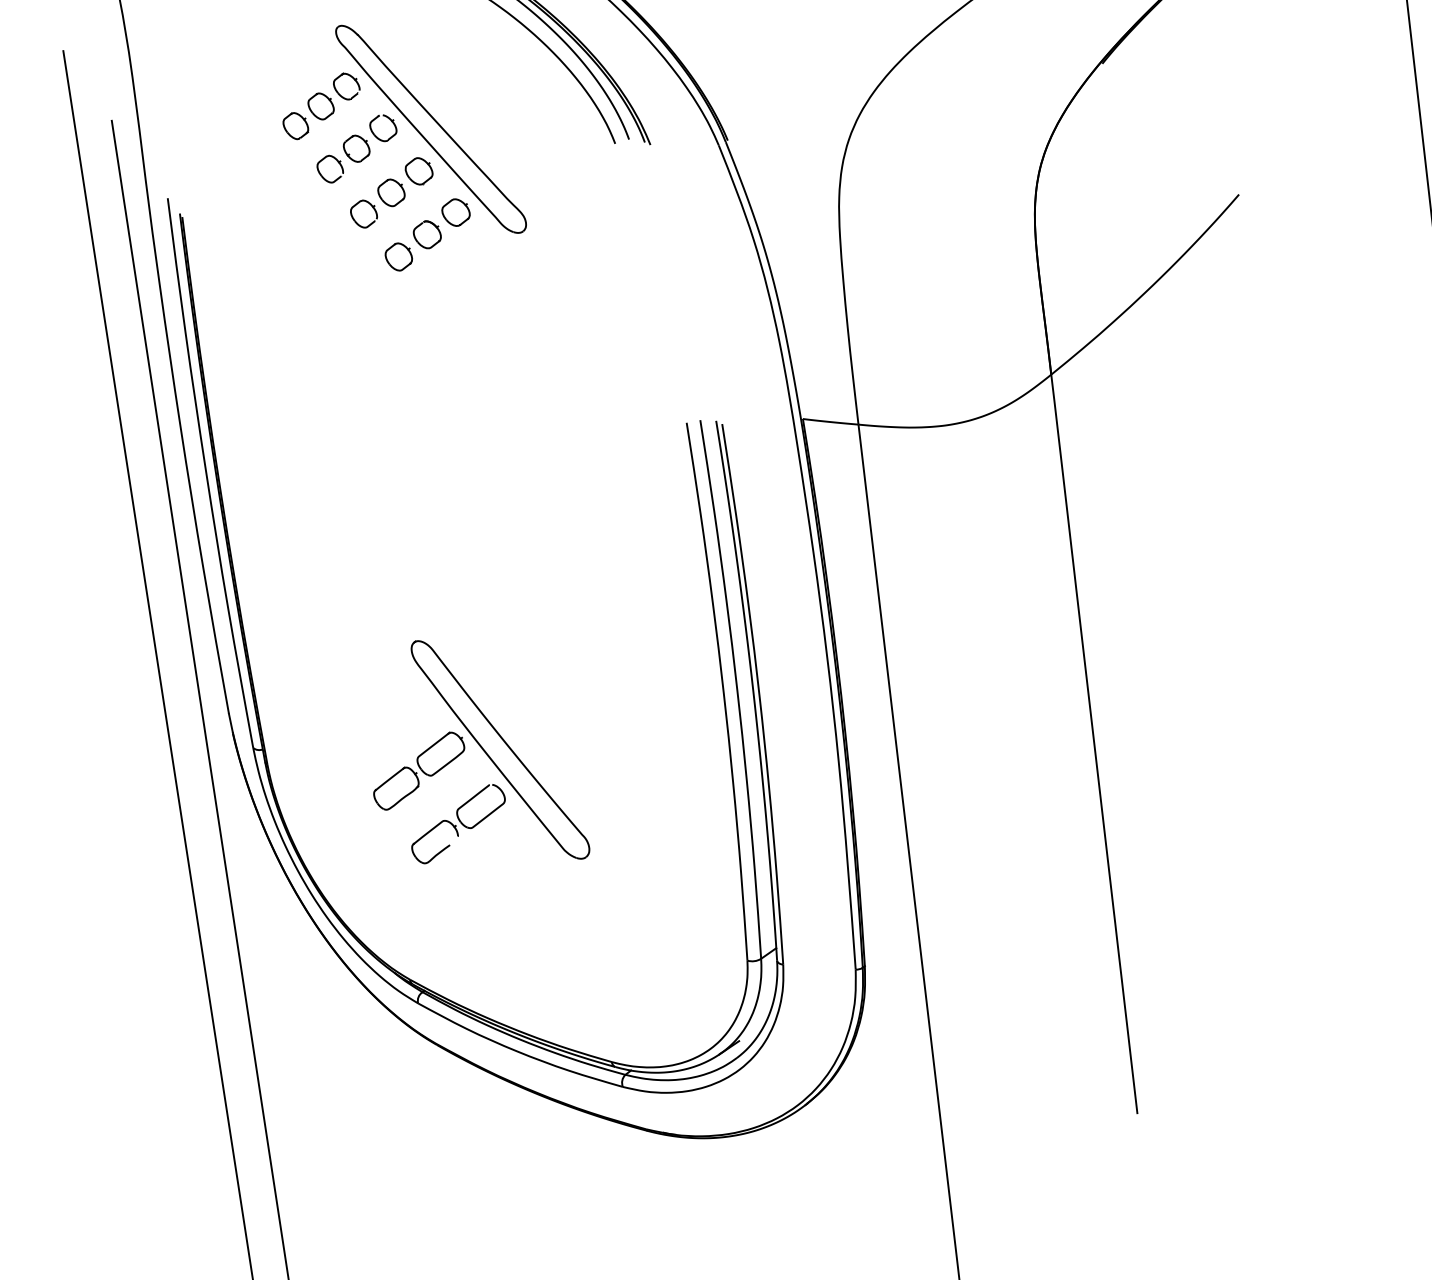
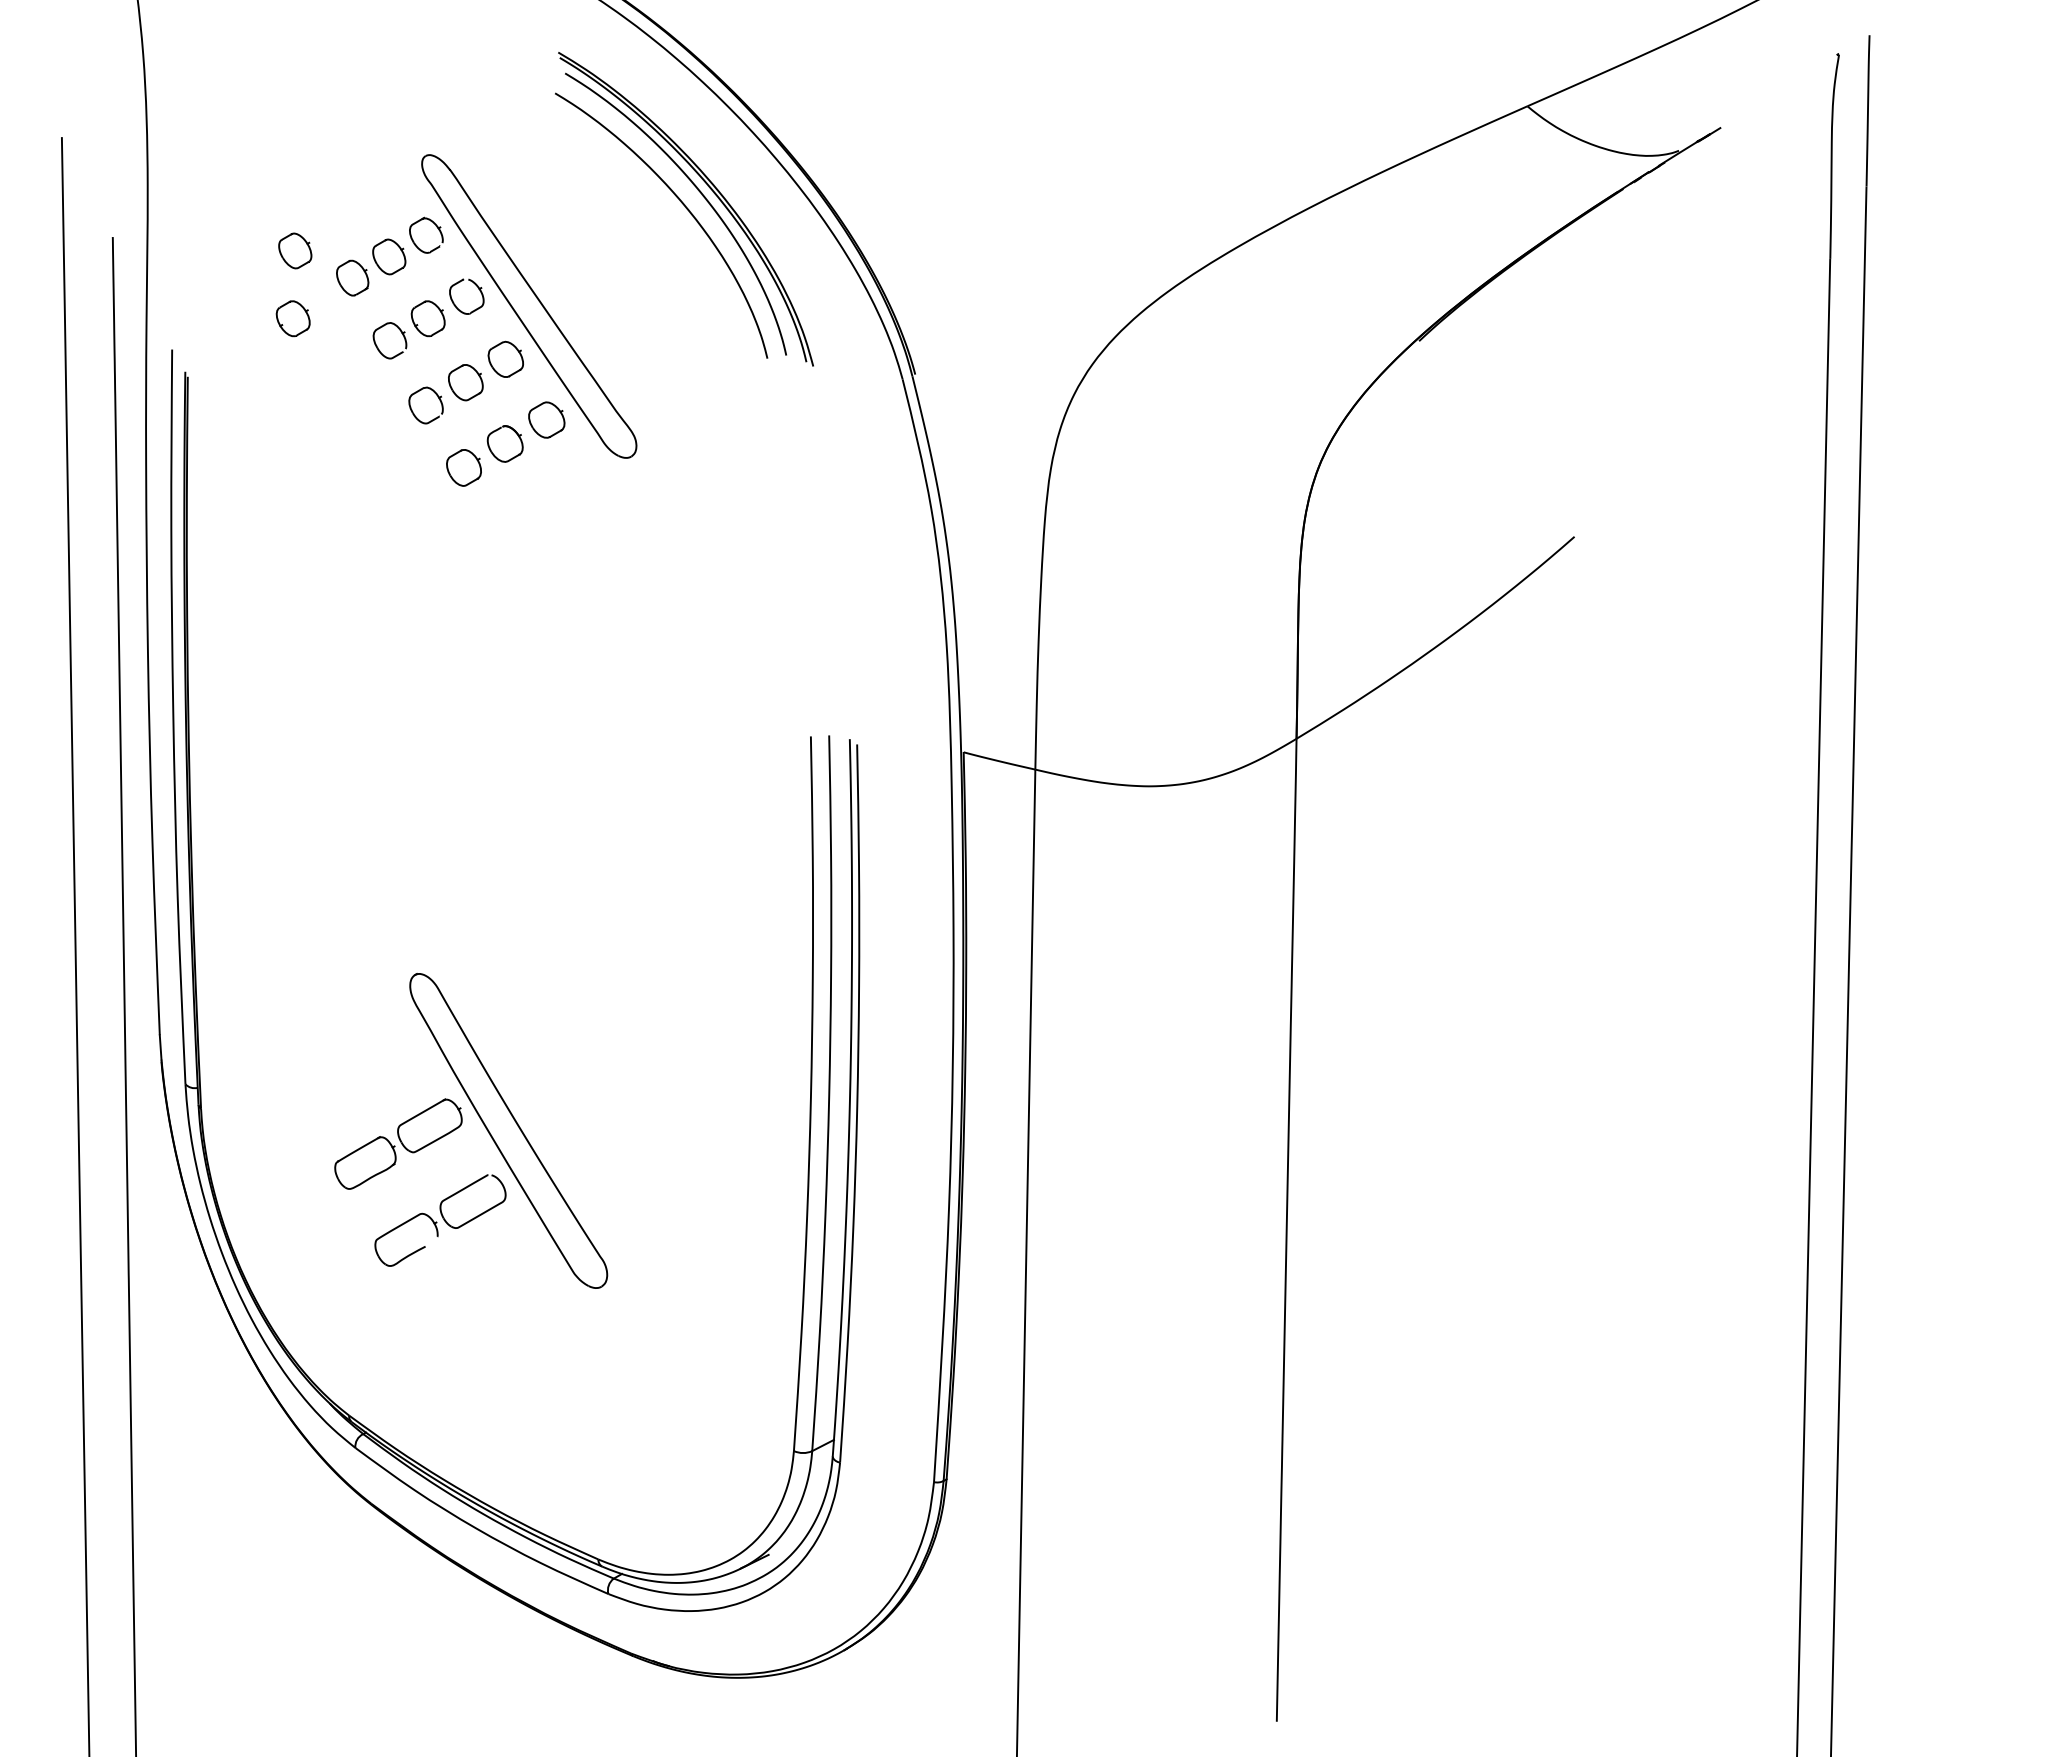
part: (250, 111) -> (295, 250), added
part: (254, 162) -> (292, 318), added

